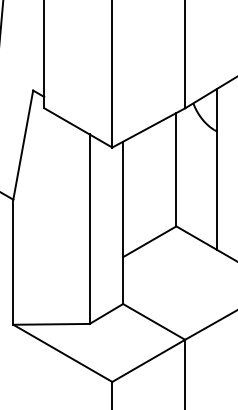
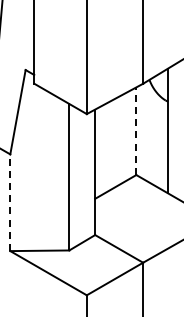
line: (176, 170) -> (136, 131), solid -> dashed
line: (13, 261) -> (10, 202), solid -> dashed

